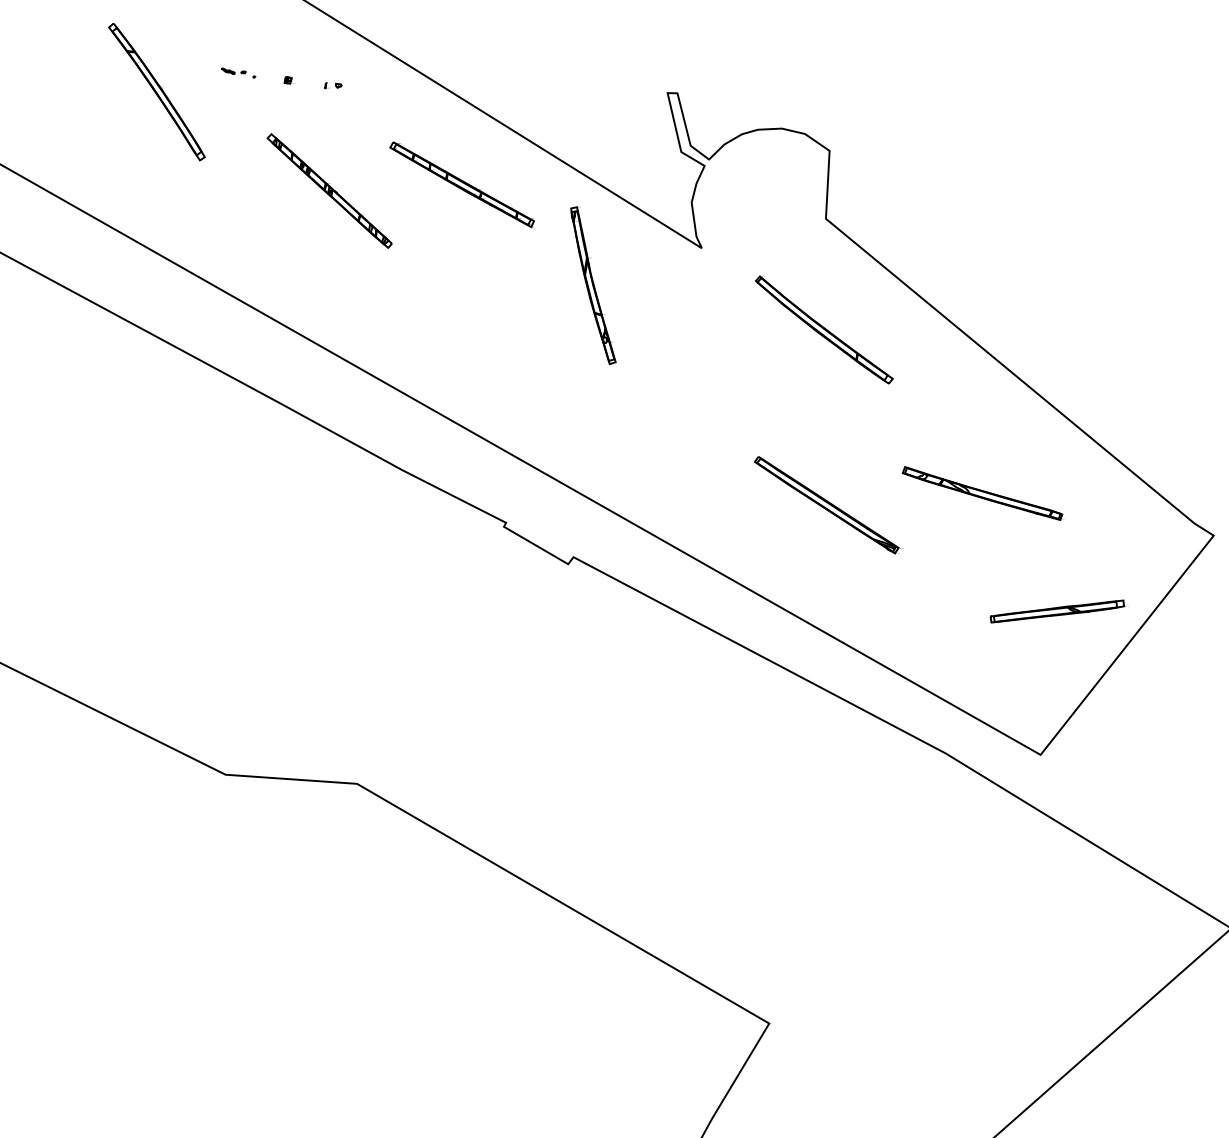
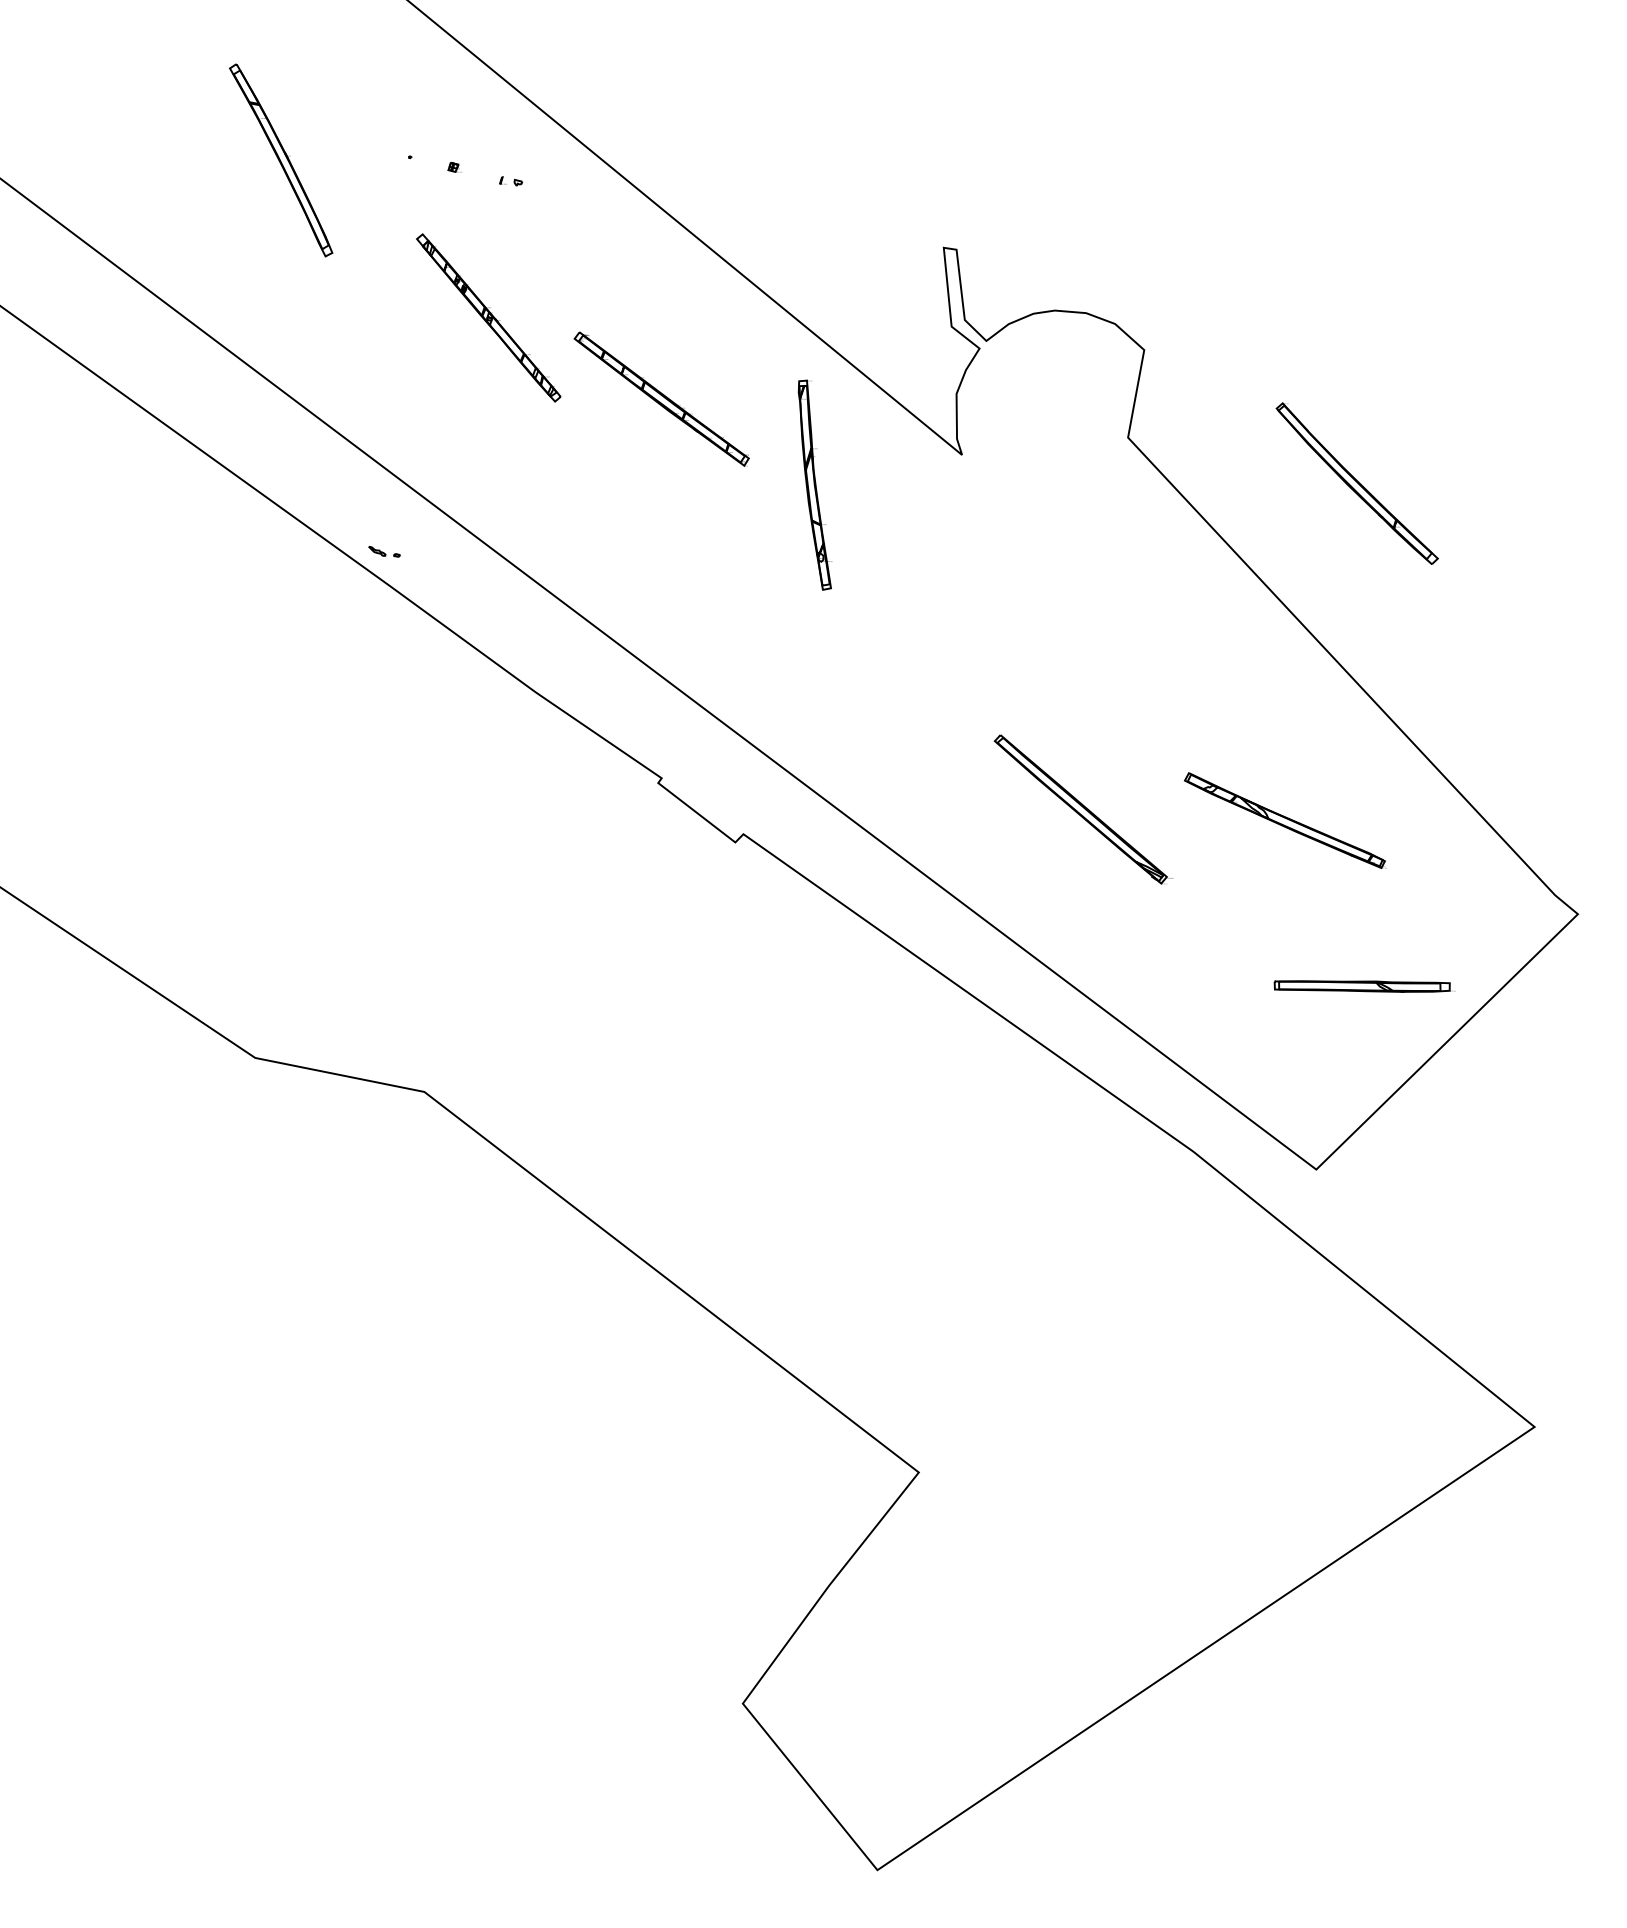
part: (233, 70) -> (384, 551), moved
part: (461, 184) -> (661, 398), moved
part: (823, 329) -> (1356, 483), moved

